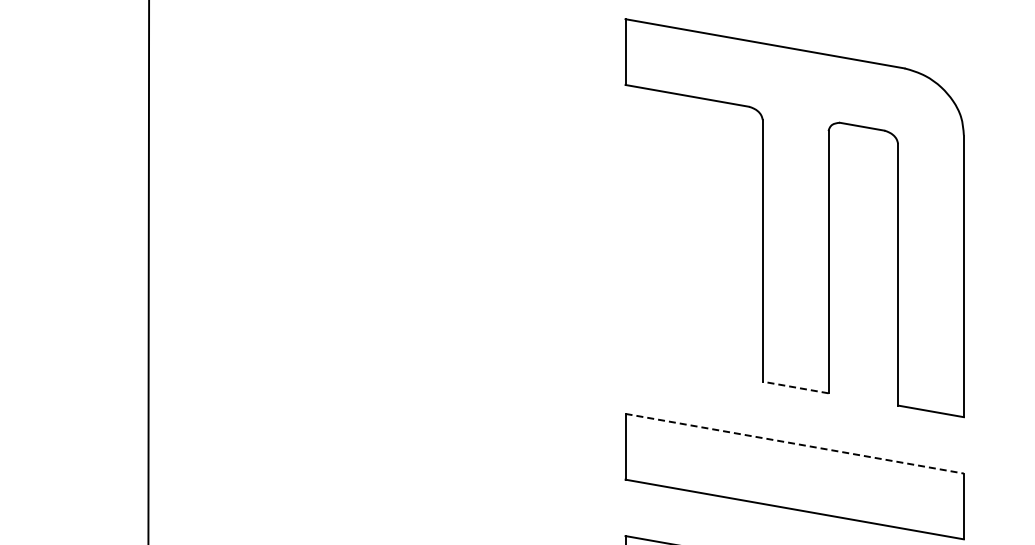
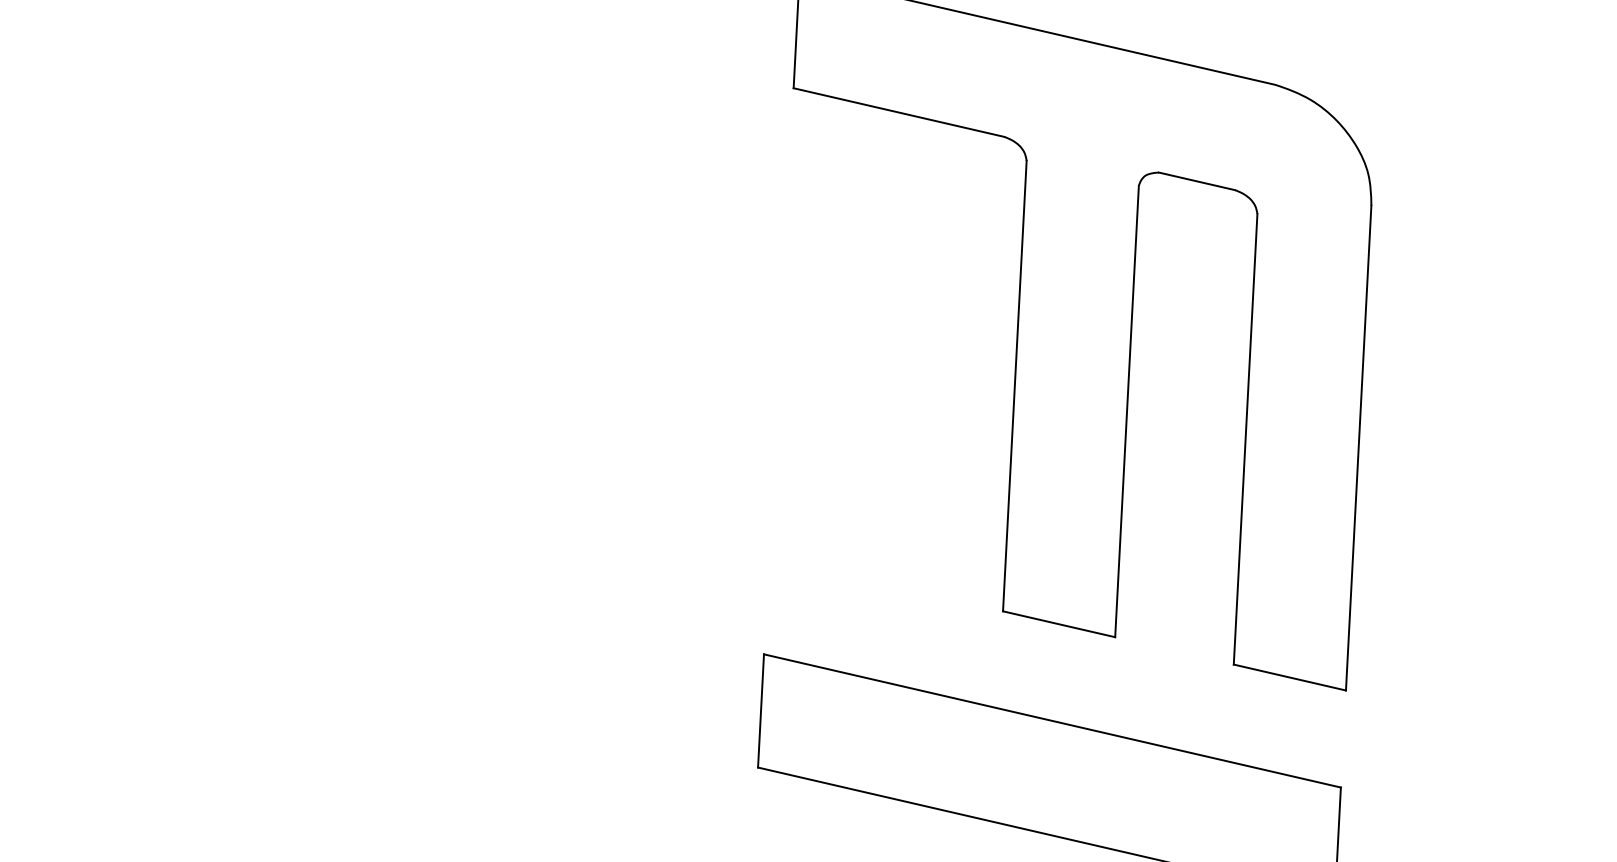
line: (795, 387) -> (1058, 624), dashed -> solid
line: (794, 443) -> (1052, 720), dashed -> solid

